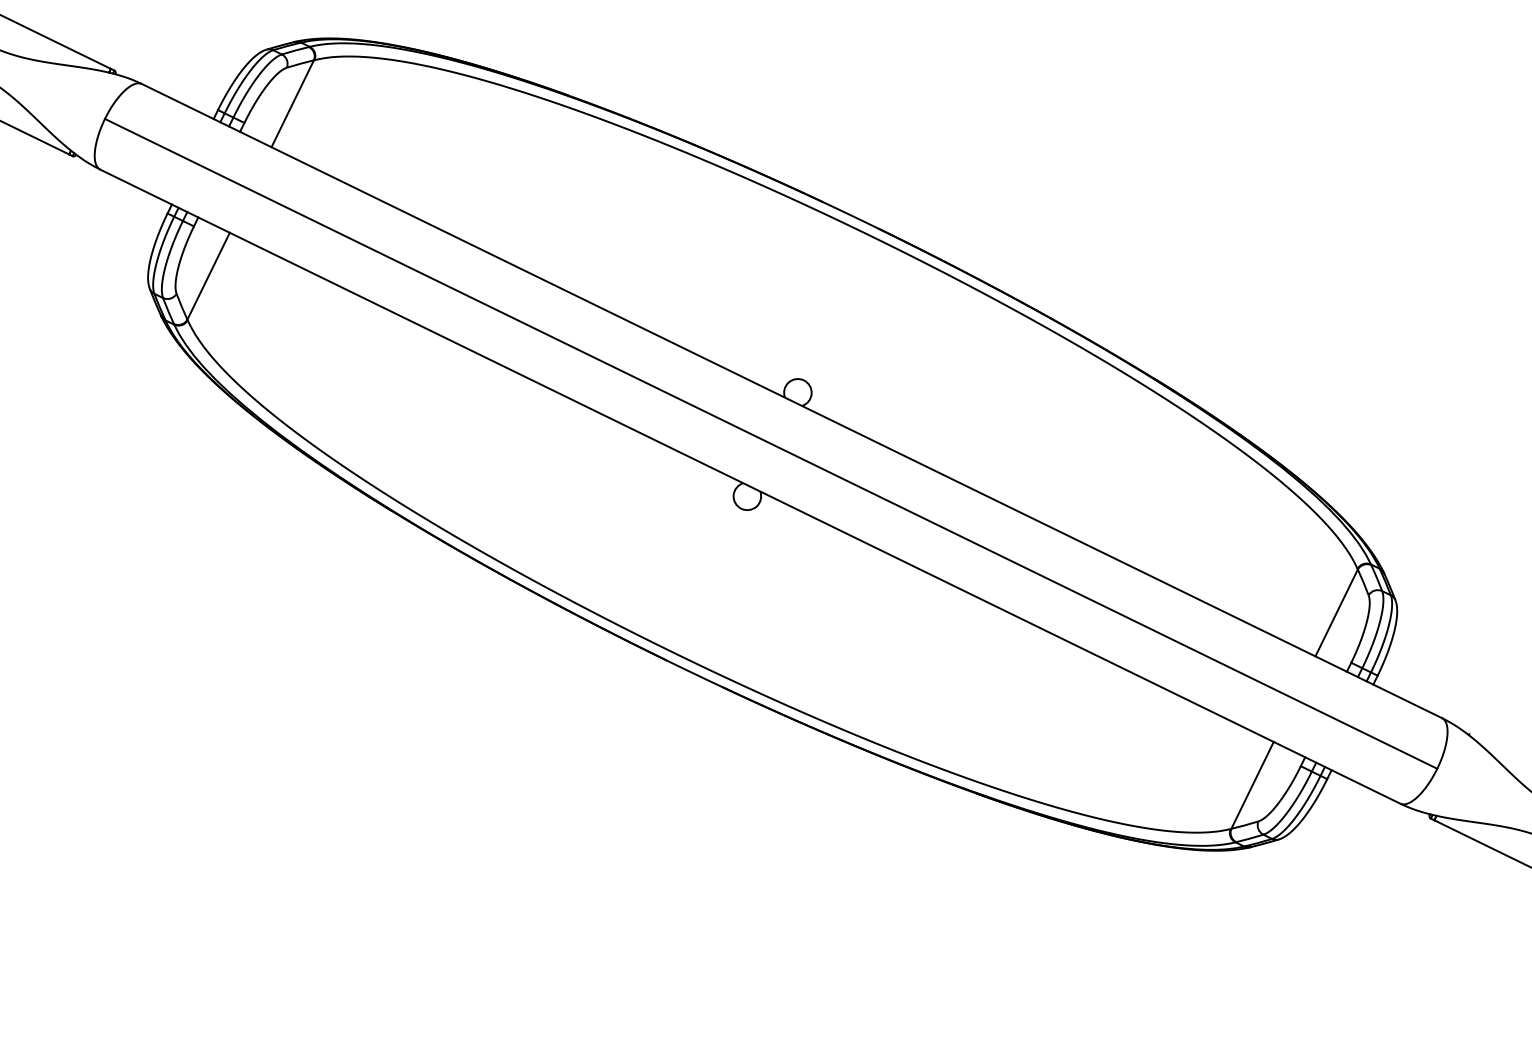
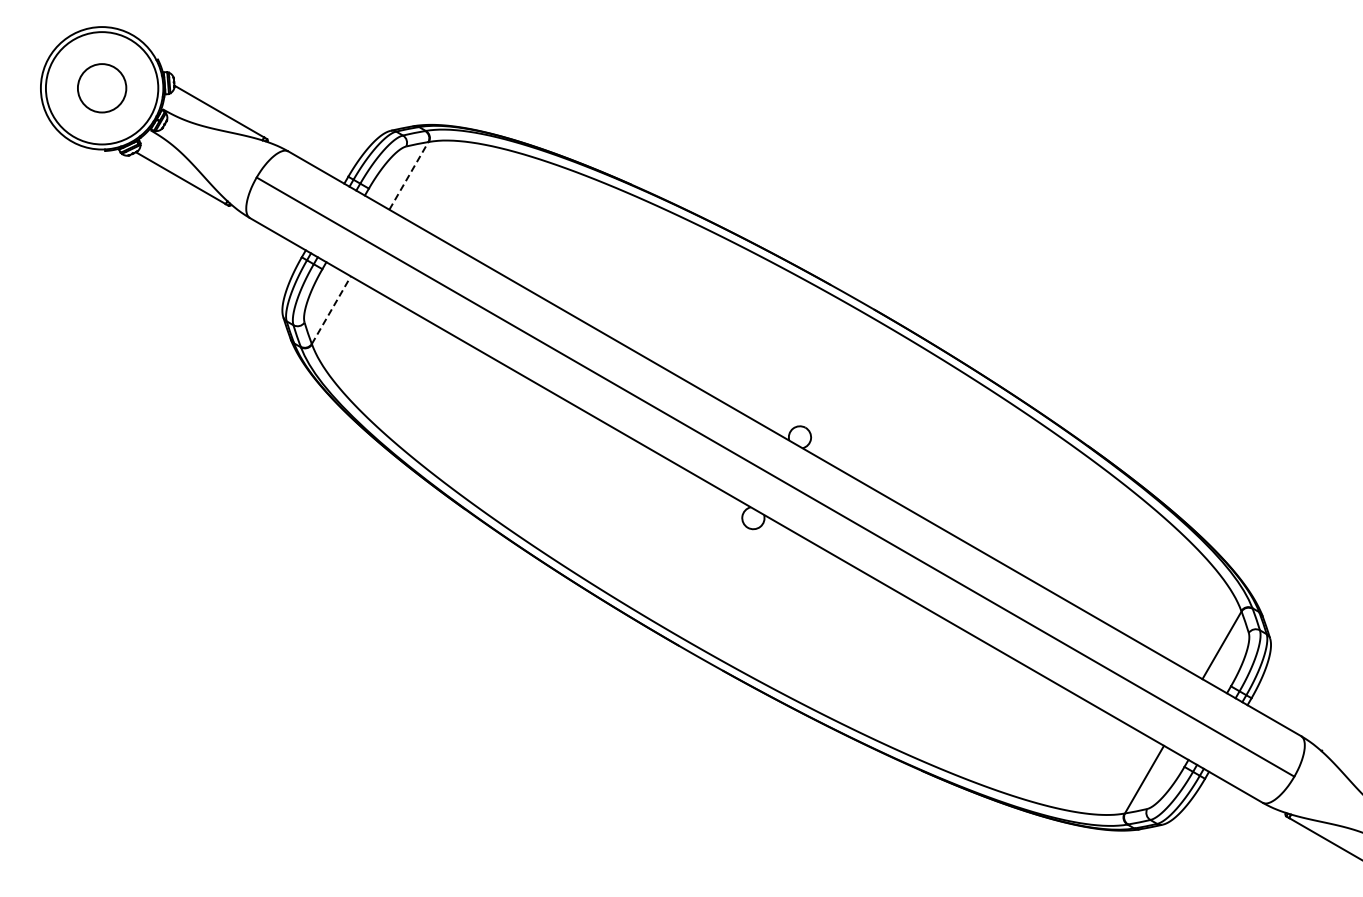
line: (293, 103) -> (409, 175), solid -> dashed
line: (208, 275) -> (331, 309), solid -> dashed

